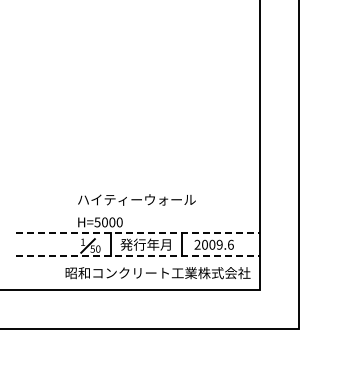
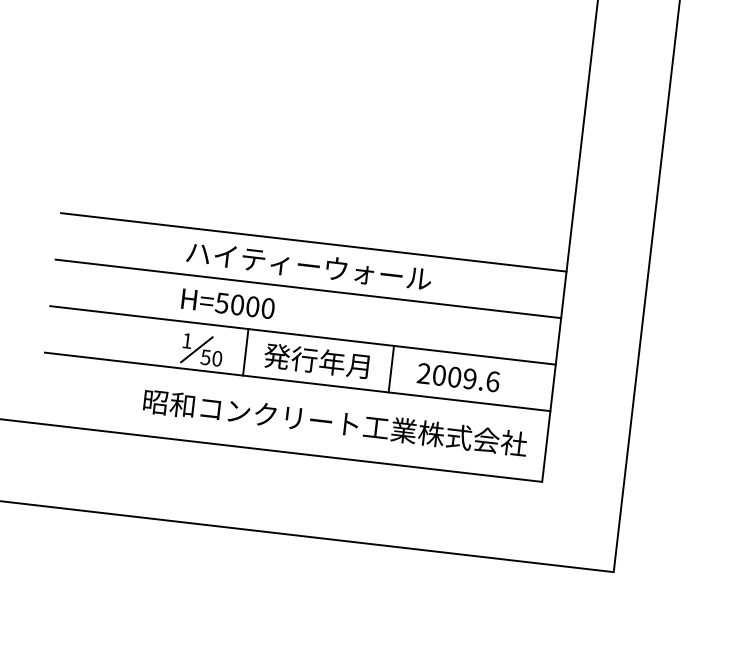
line: (137, 188) -> (313, 242), added
line: (137, 210) -> (307, 288), added
line: (137, 233) -> (302, 335), dashed -> solid
line: (137, 255) -> (297, 381), dashed -> solid

